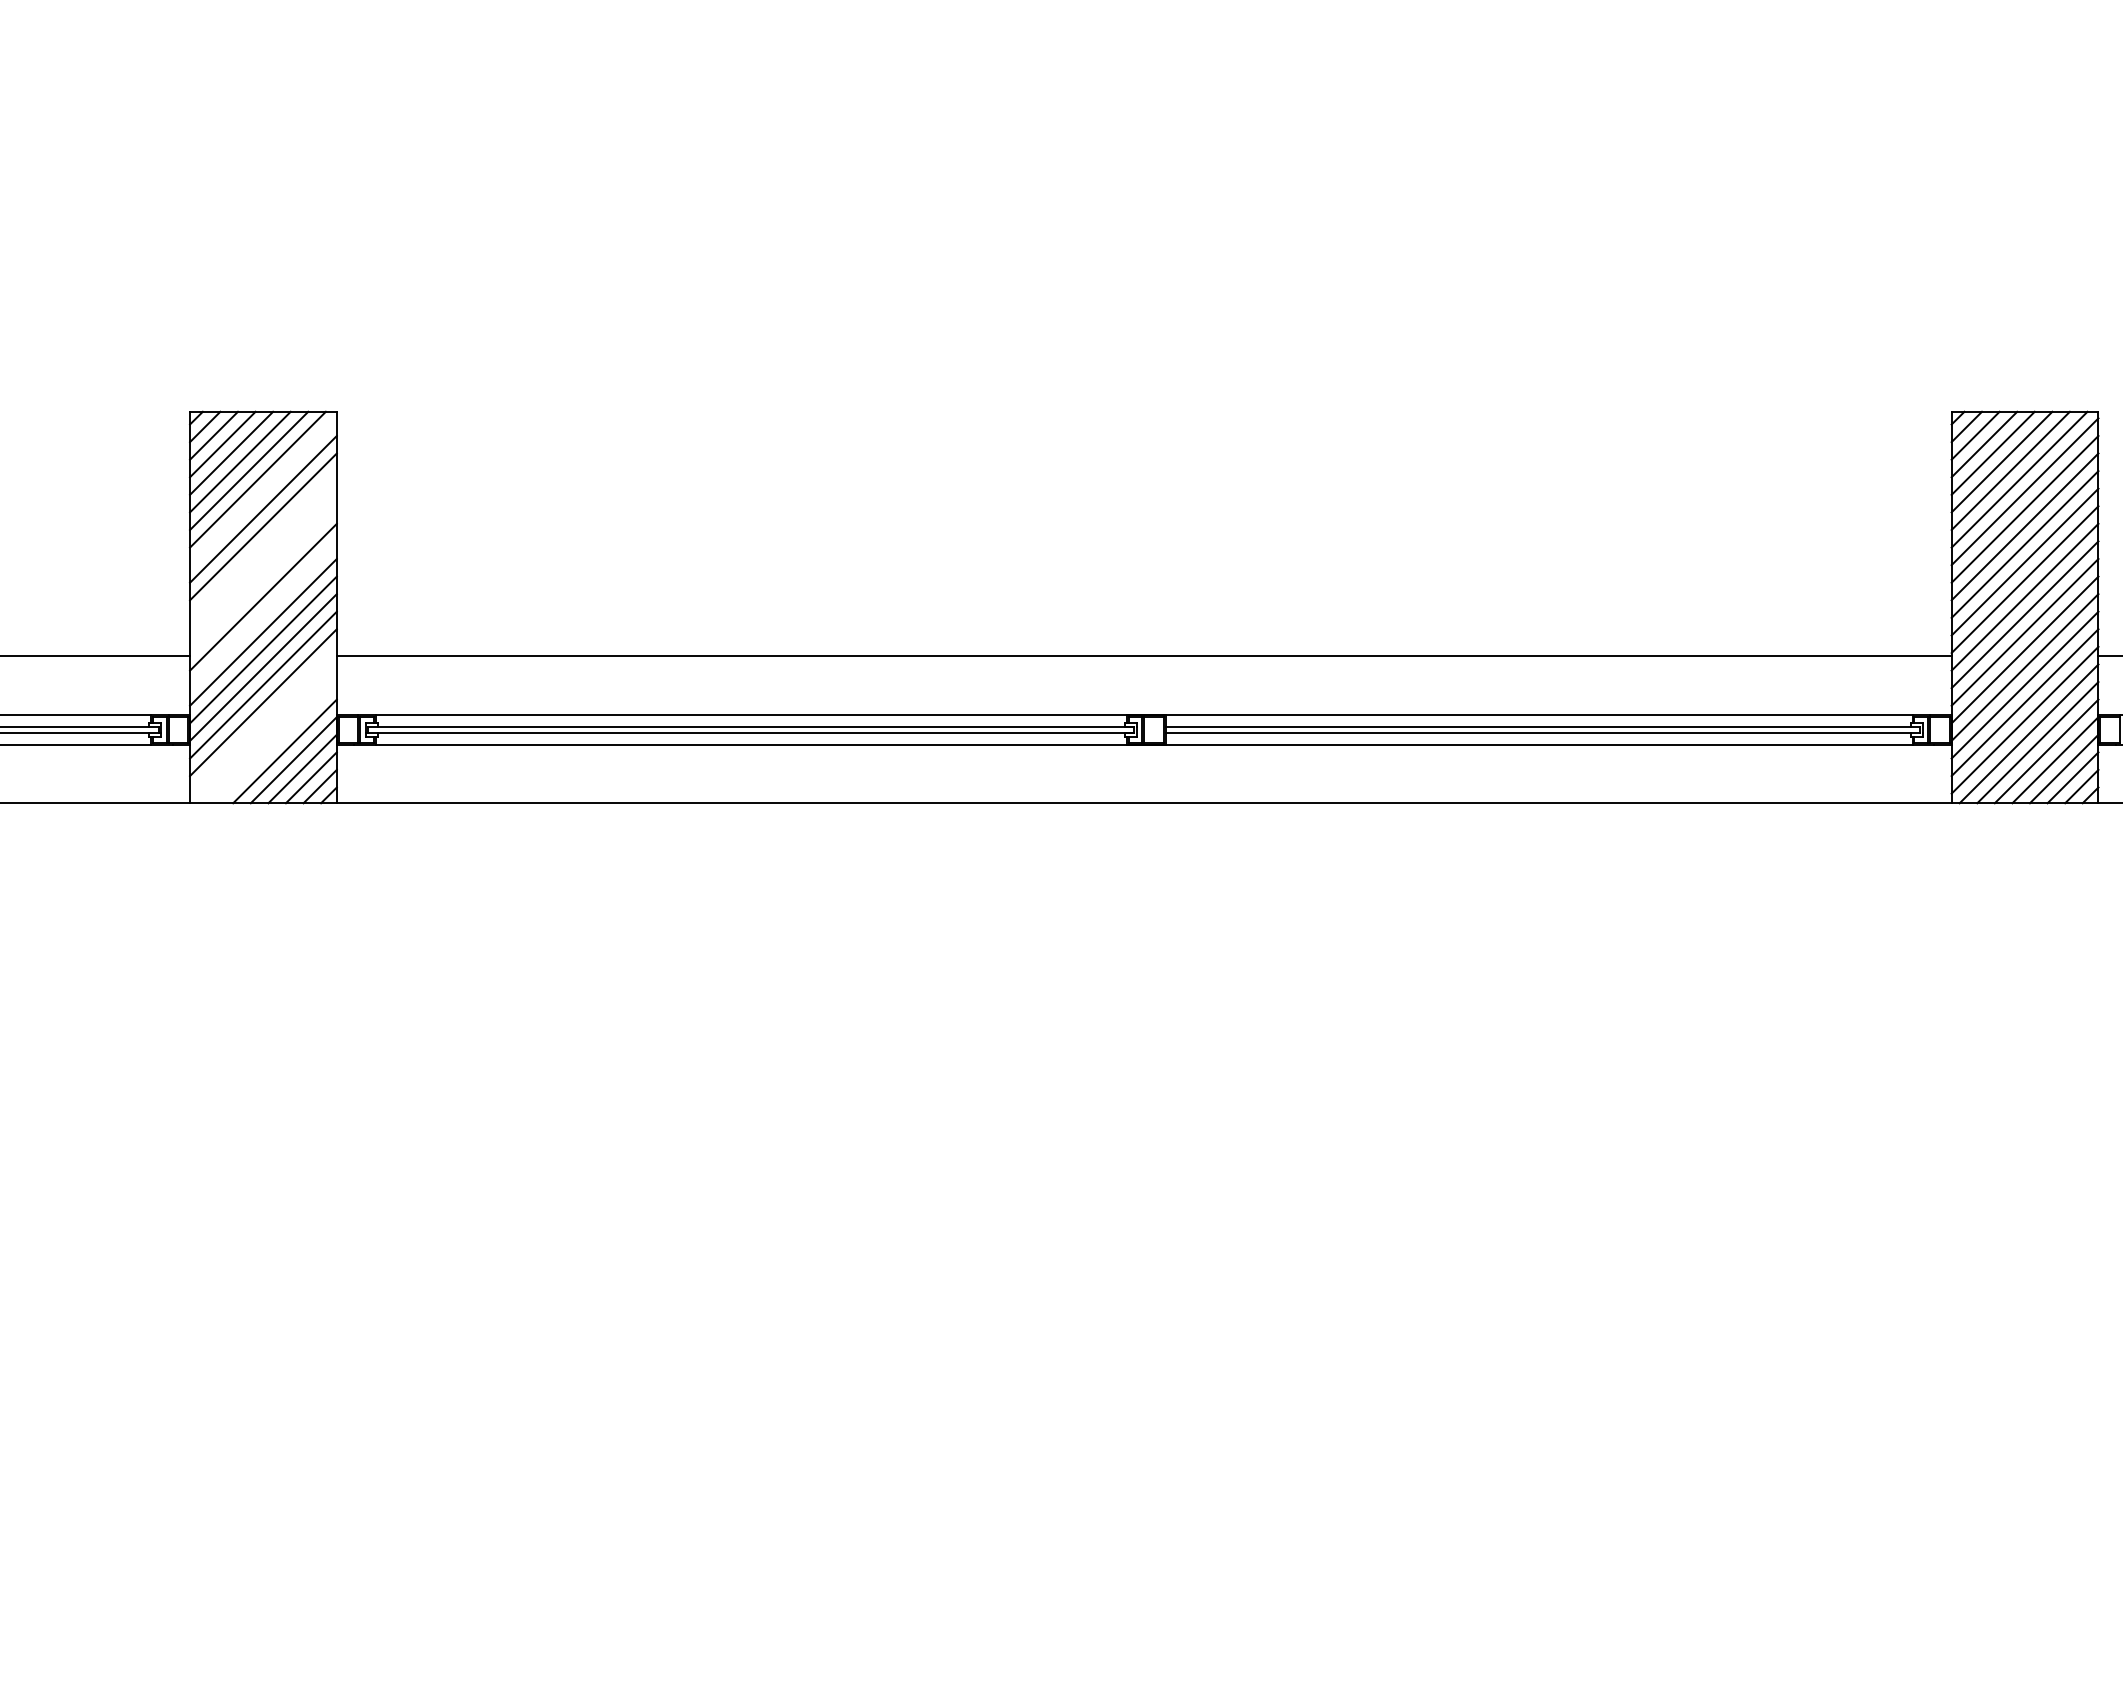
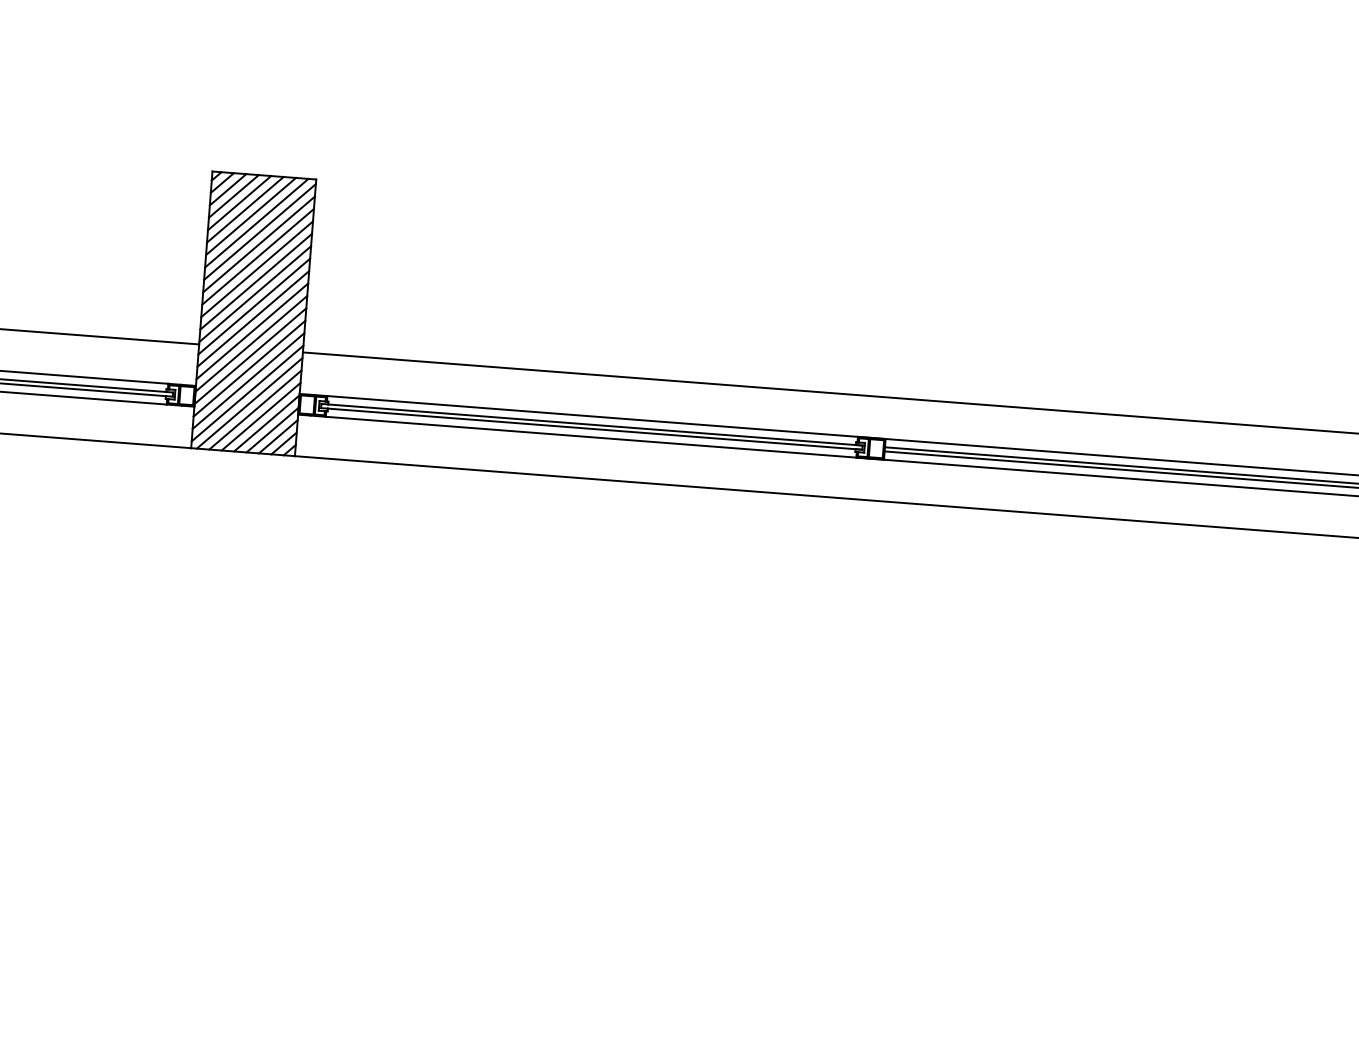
line: (263, 491) -> (260, 231), added
line: (263, 544) -> (257, 269), added
line: (263, 561) -> (256, 281), added
line: (263, 579) -> (255, 294), added
line: (263, 614) -> (253, 318), added
line: (263, 719) -> (247, 392), added
line: (267, 733) -> (249, 403), added
line: (275, 742) -> (254, 409), added

